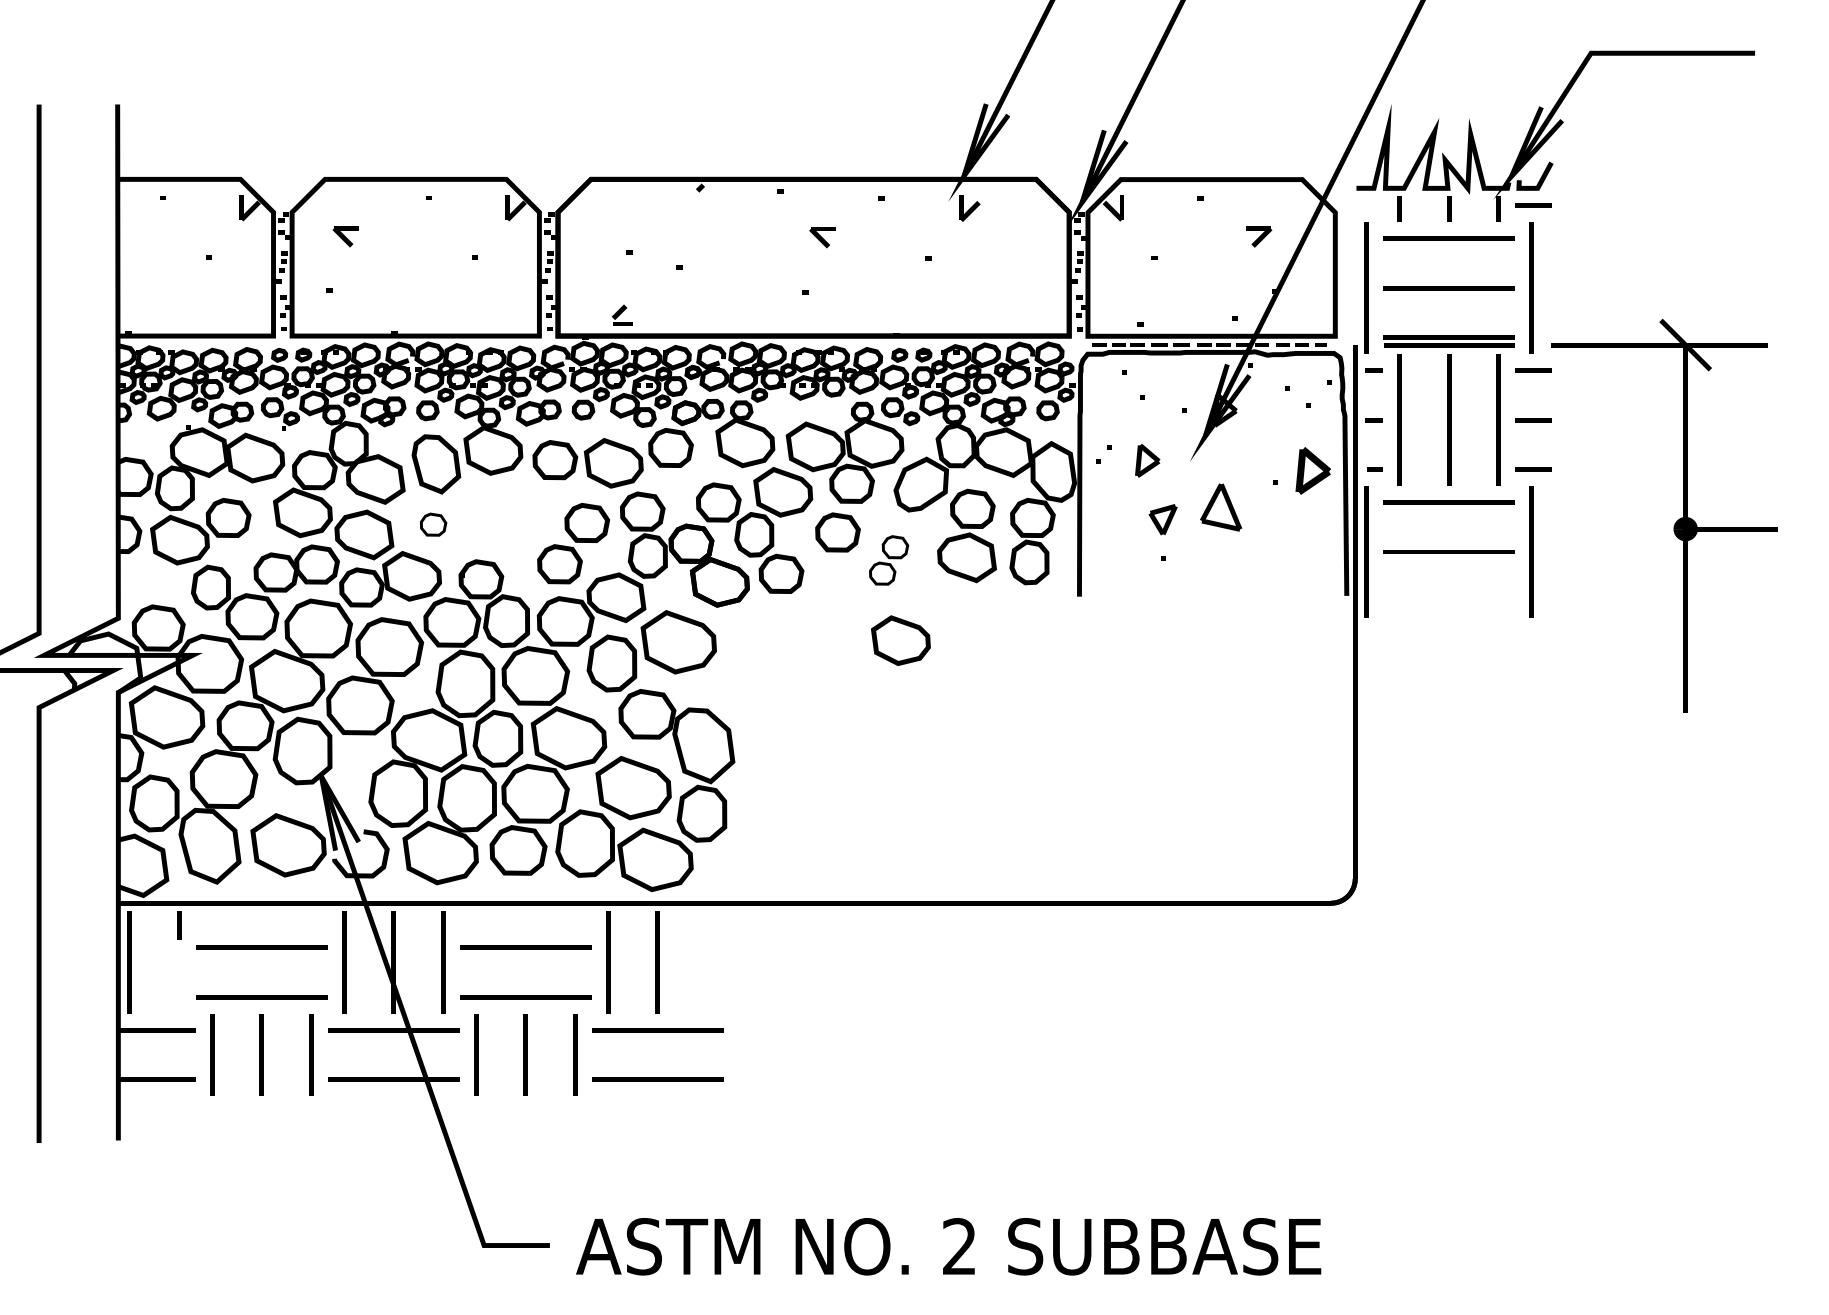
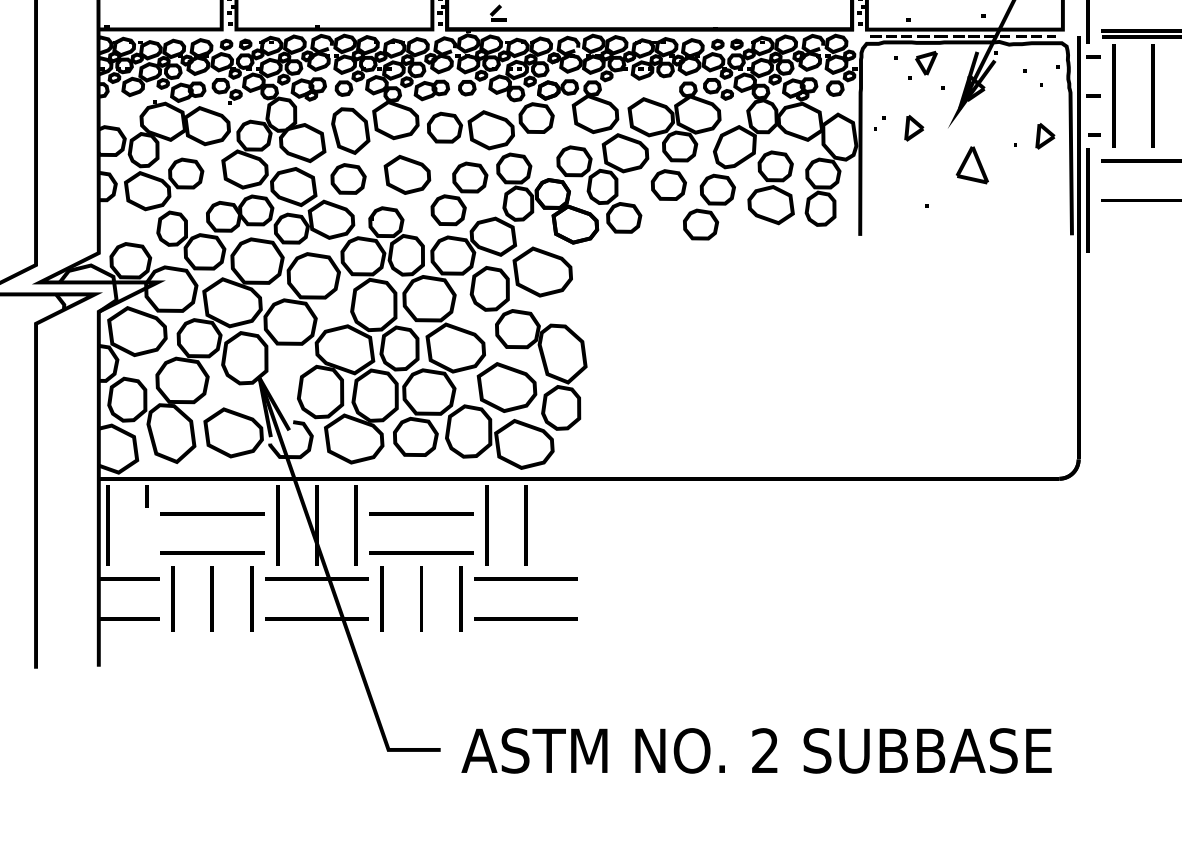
part: (1312, 470) -> (1044, 135), size x0.71
part: (1162, 519) -> (925, 63), moved
part: (433, 524) -> (348, 178), size x1.67
part: (888, 560) -> (708, 207), size x1.67
part: (900, 640) -> (407, 174), moved

